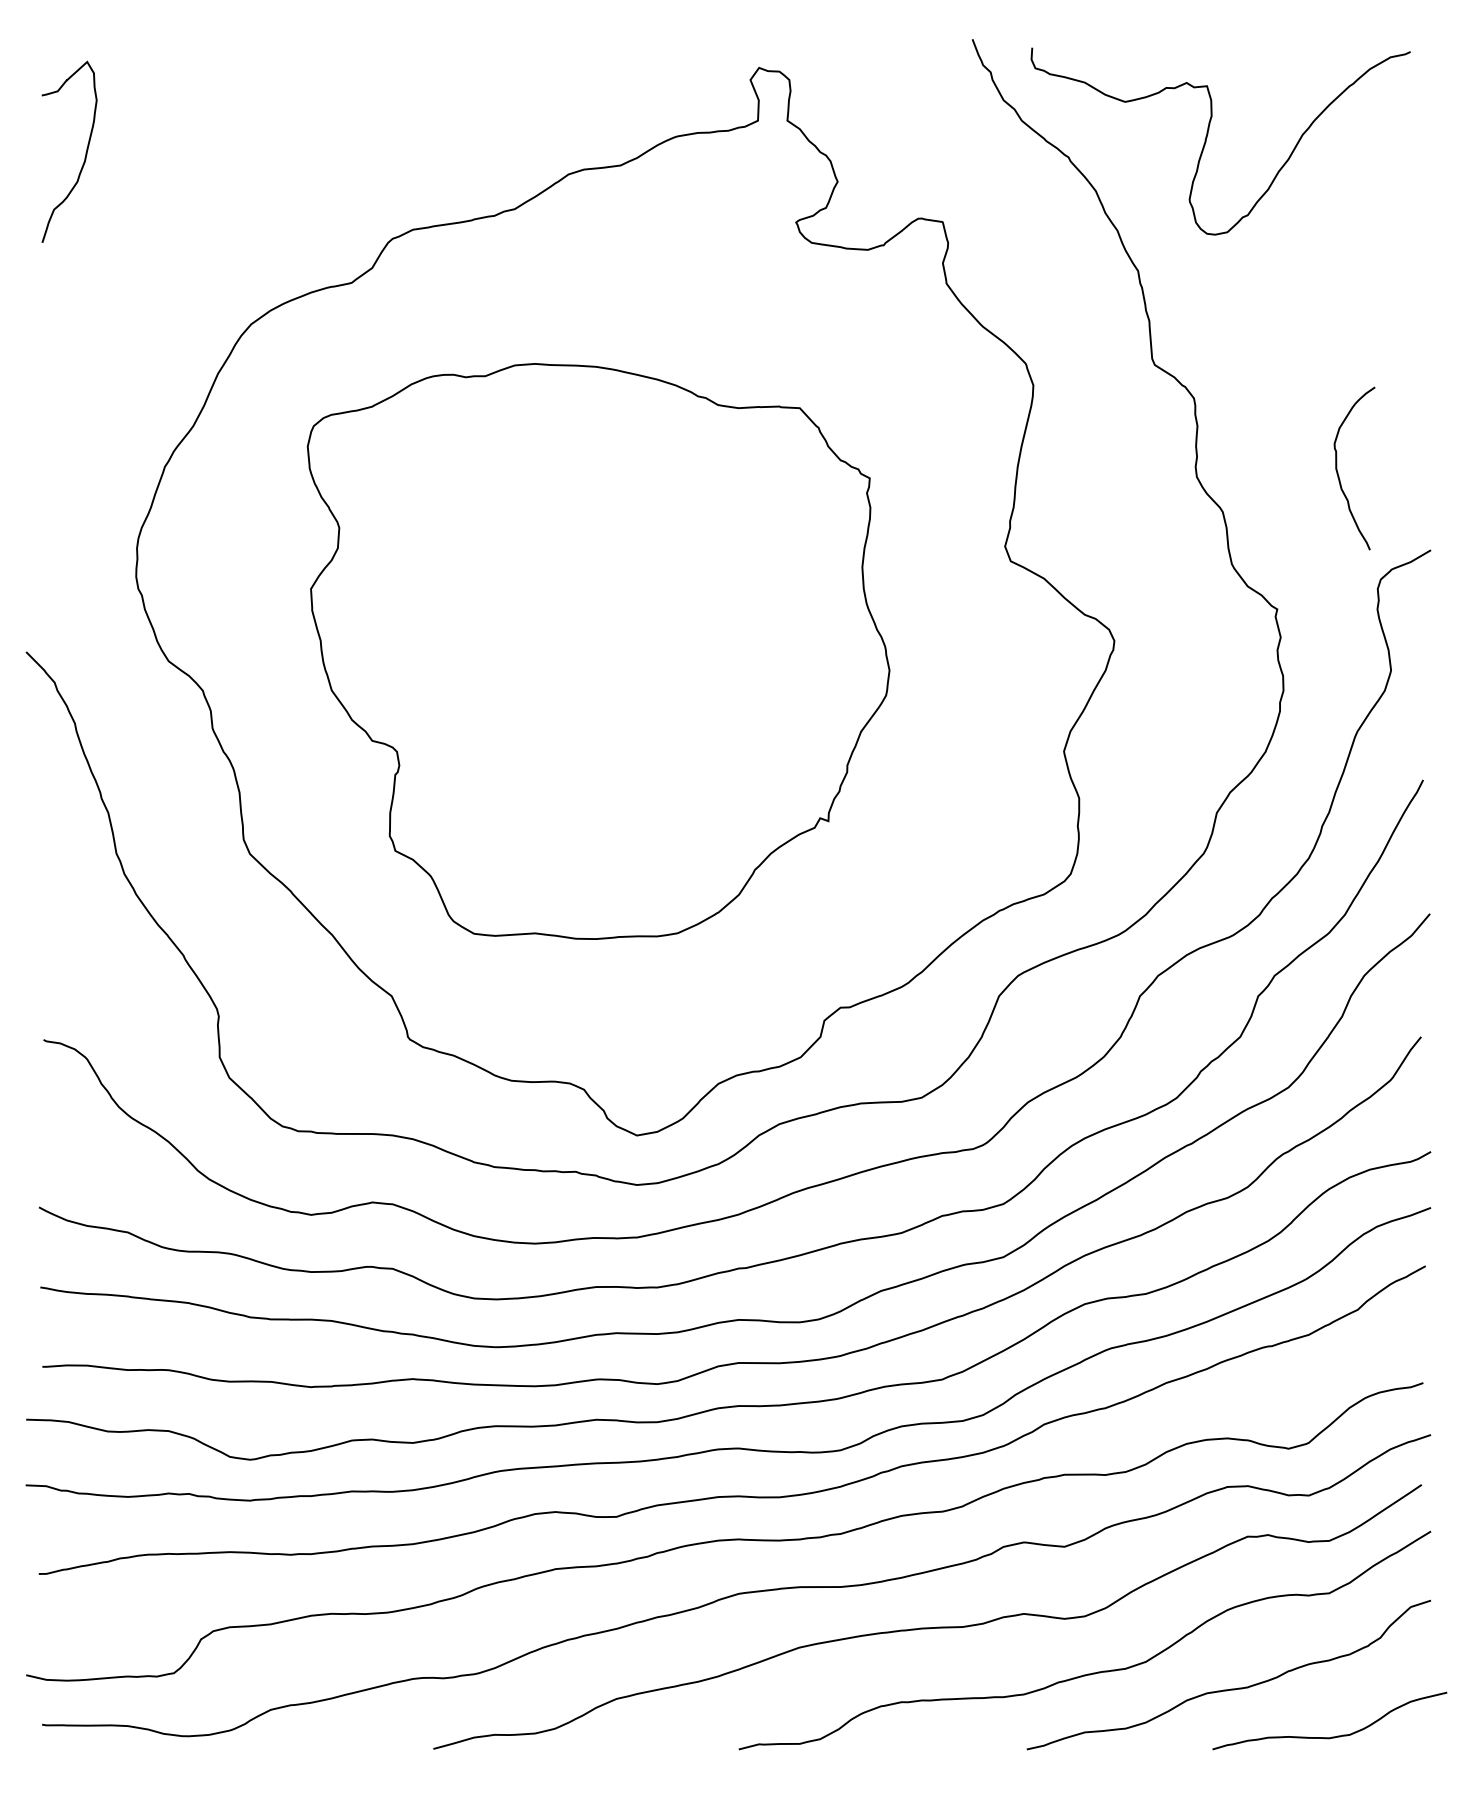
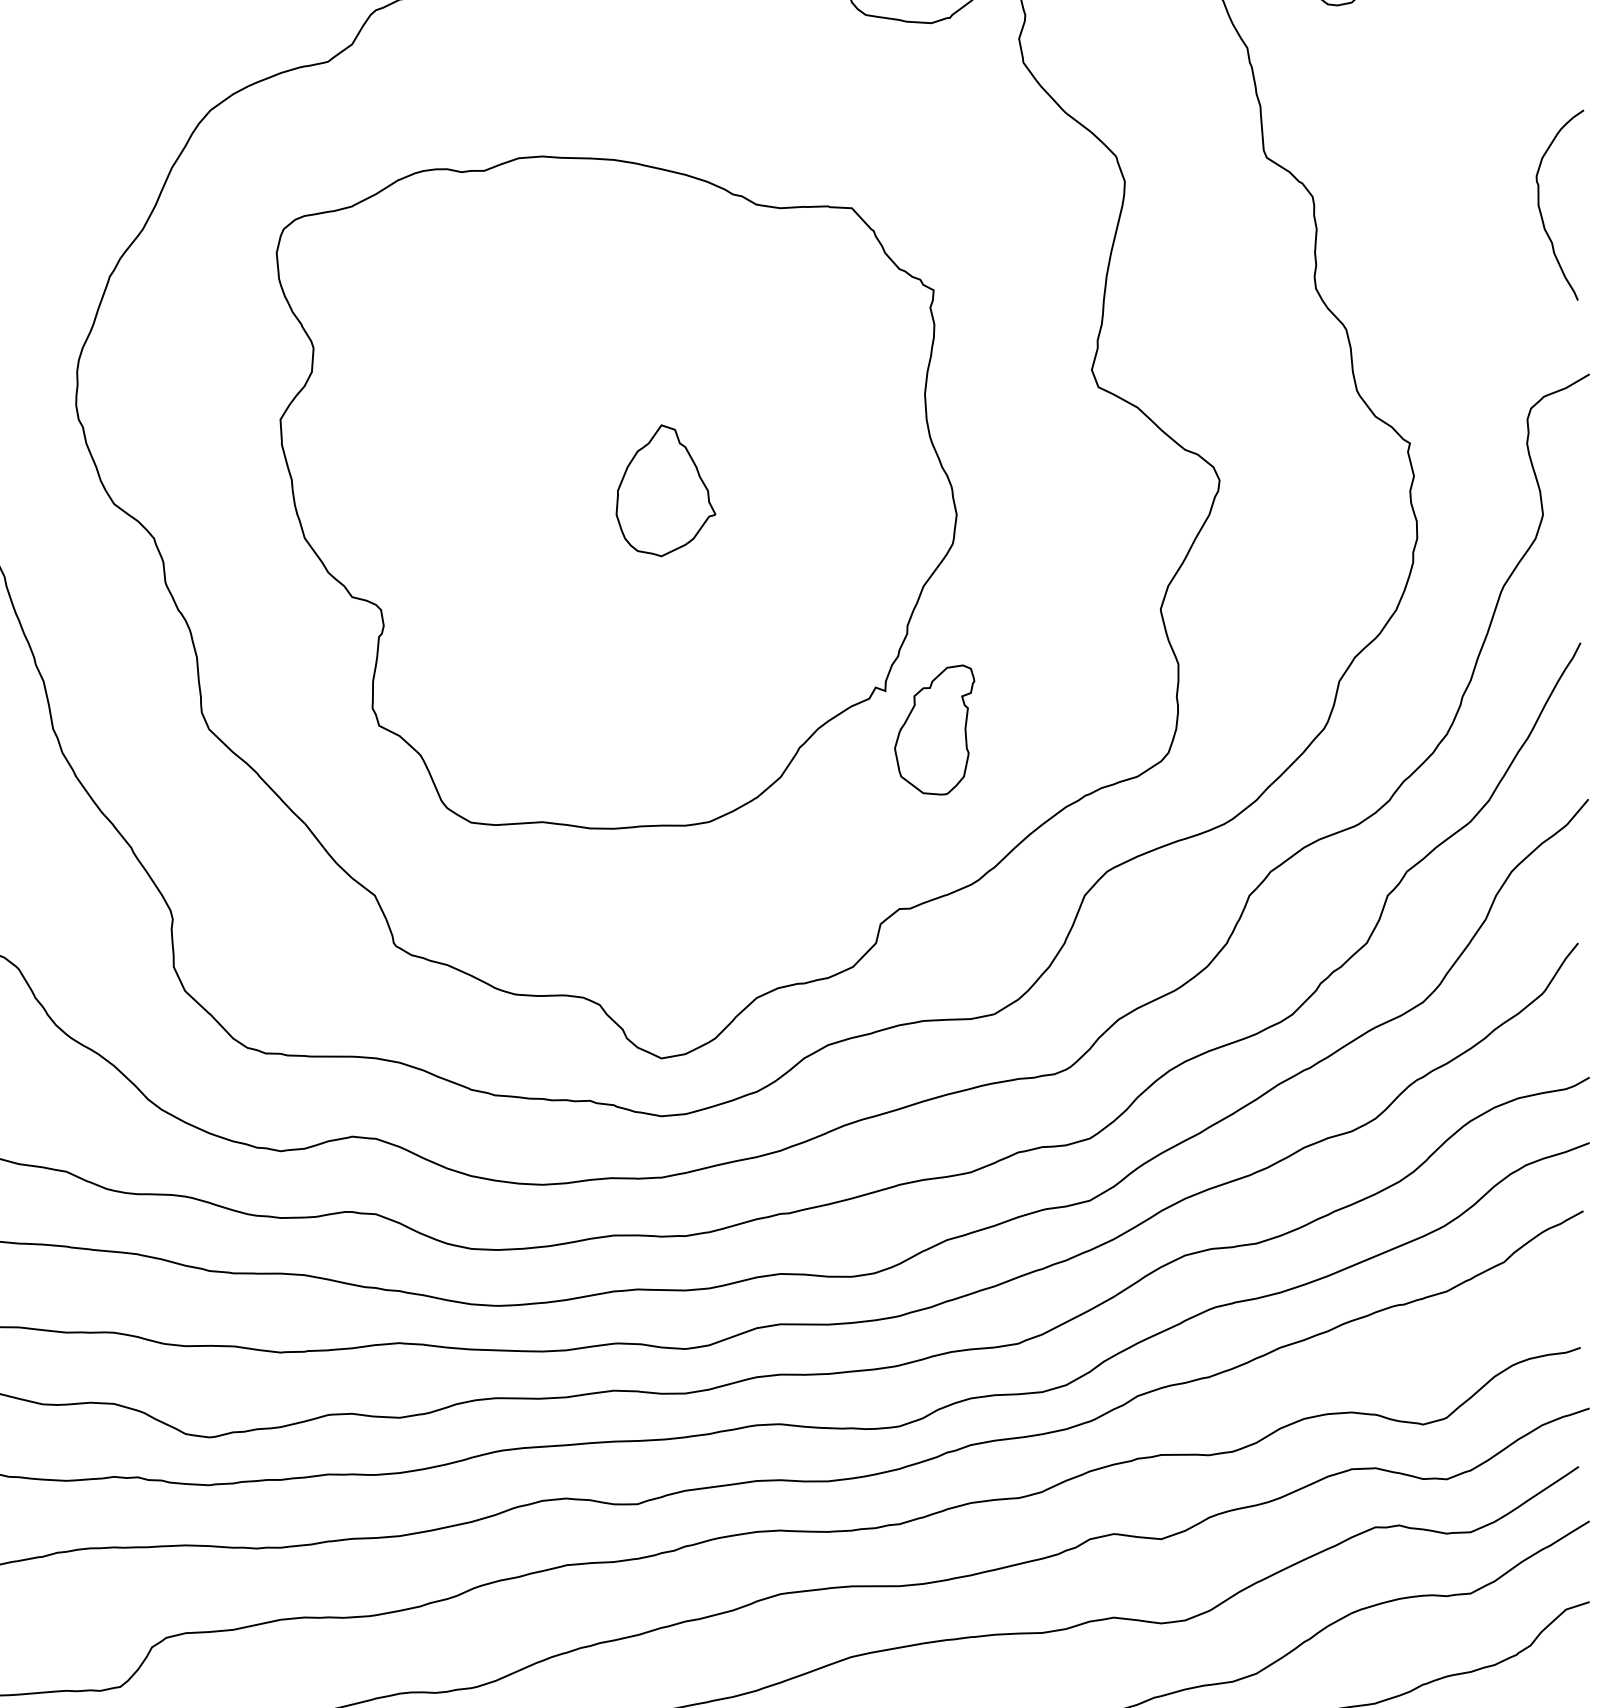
curve: (1338, 472) -> (1541, 209), moved
part: (640, 649) -> (665, 490), added
part: (870, 854) -> (934, 729), added

